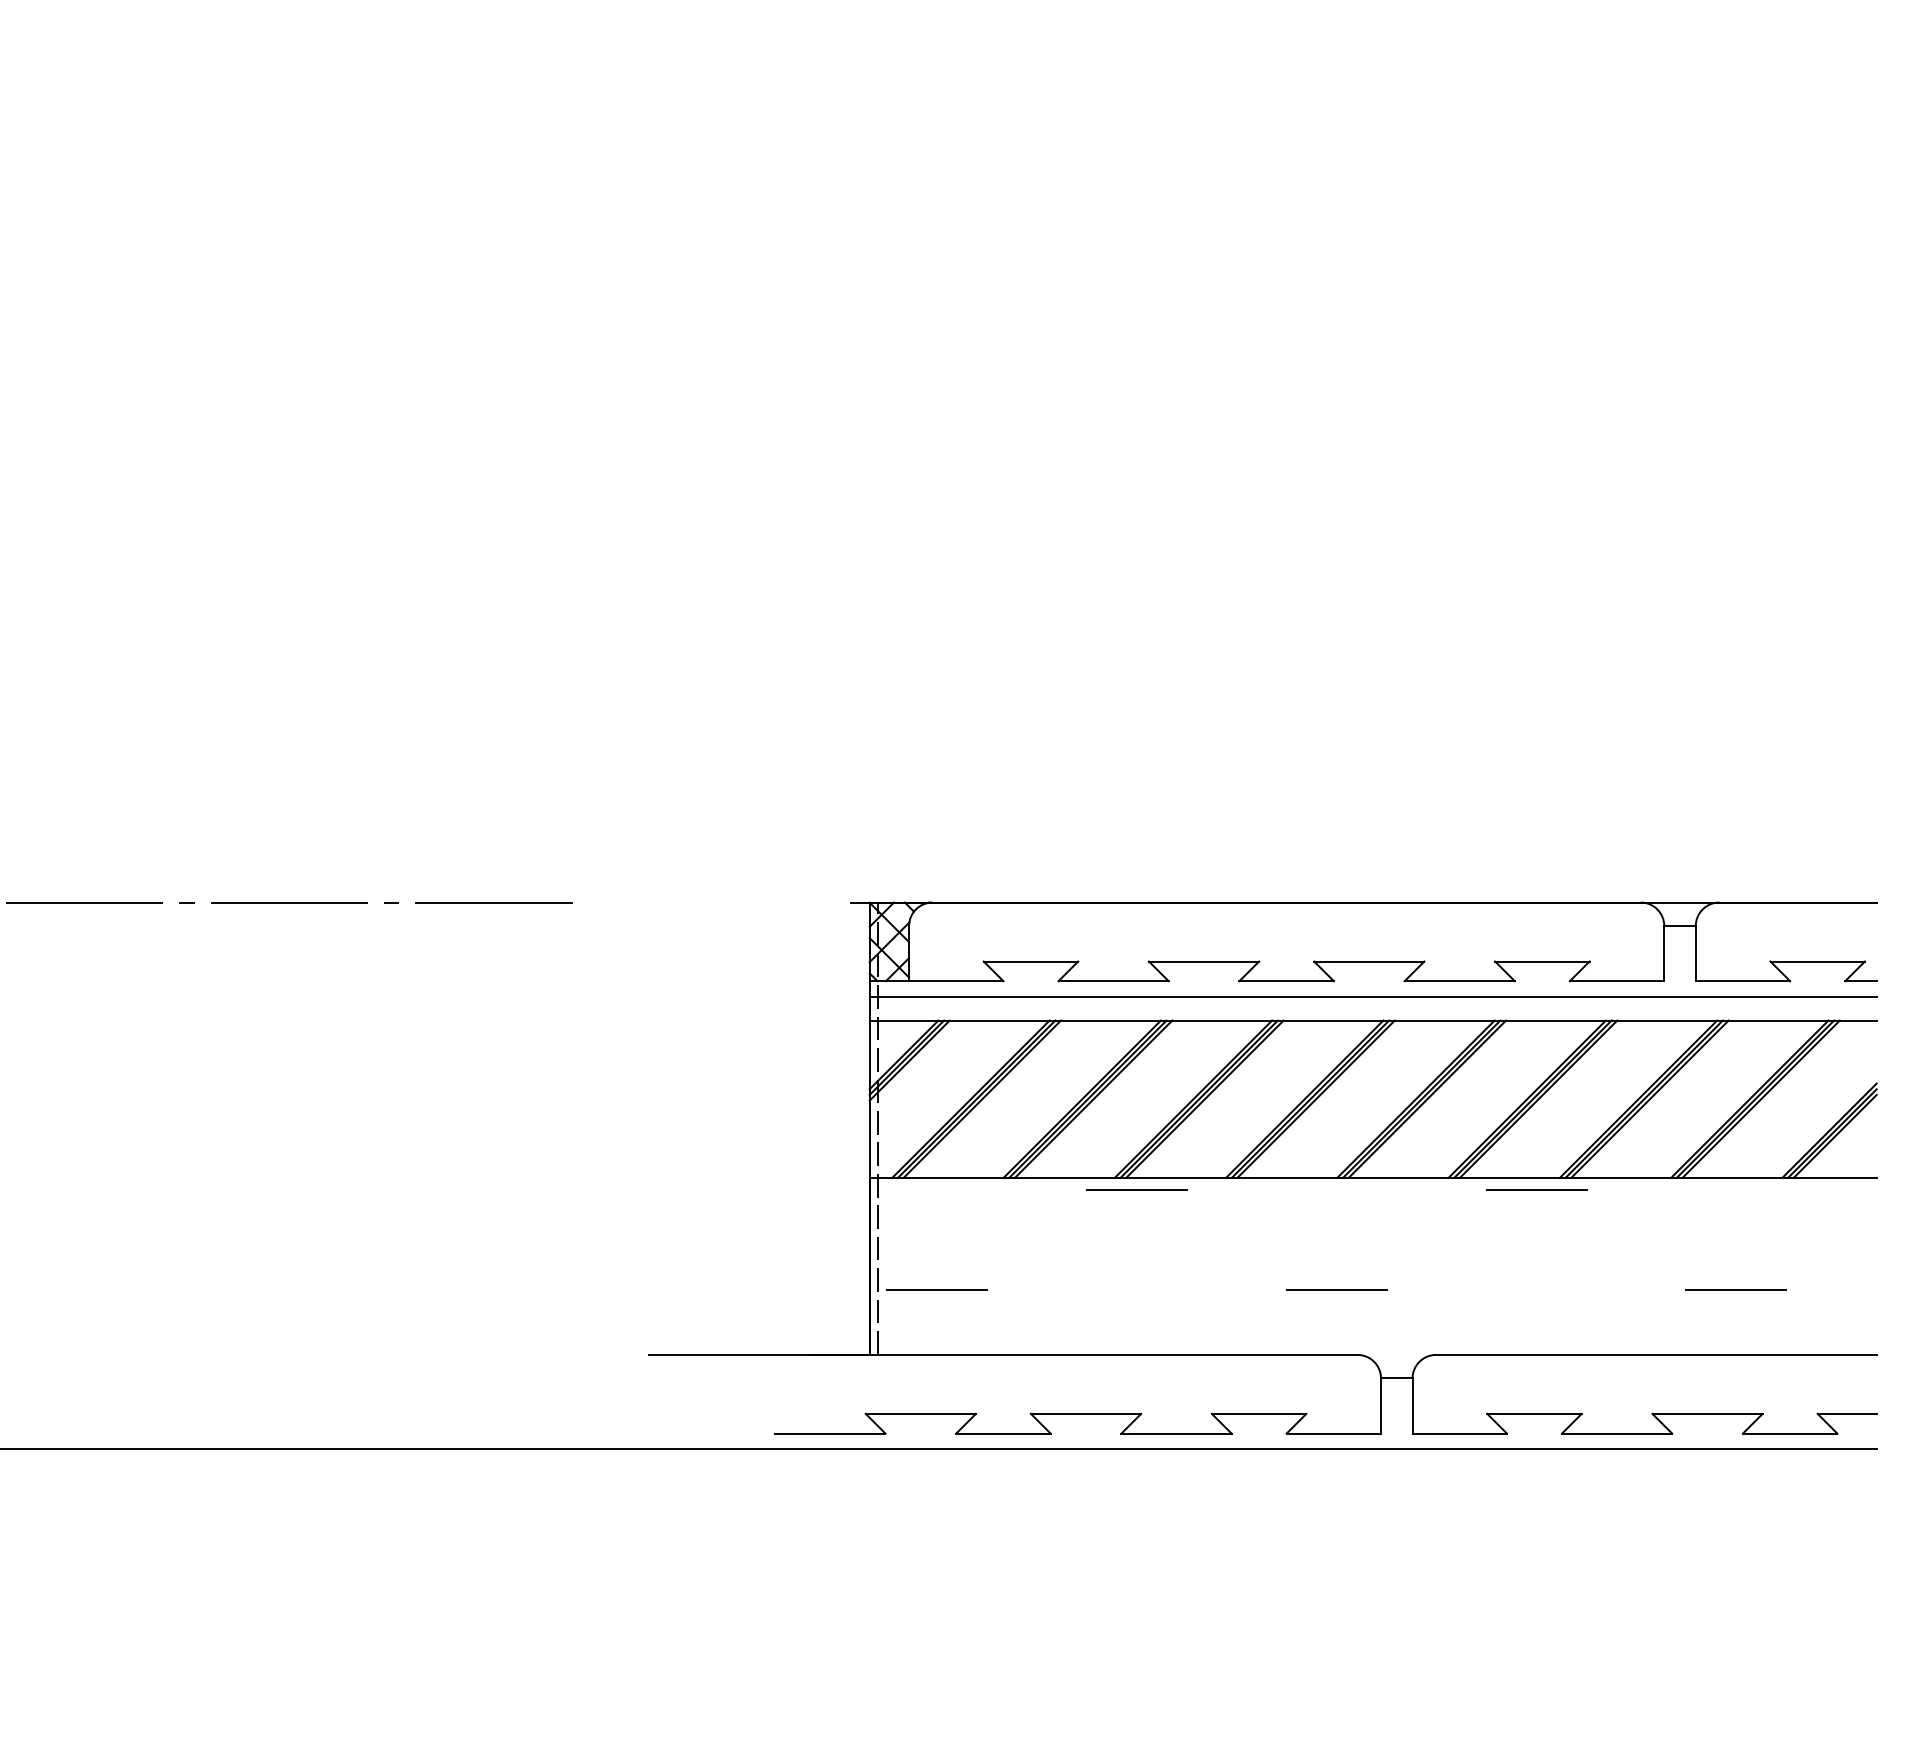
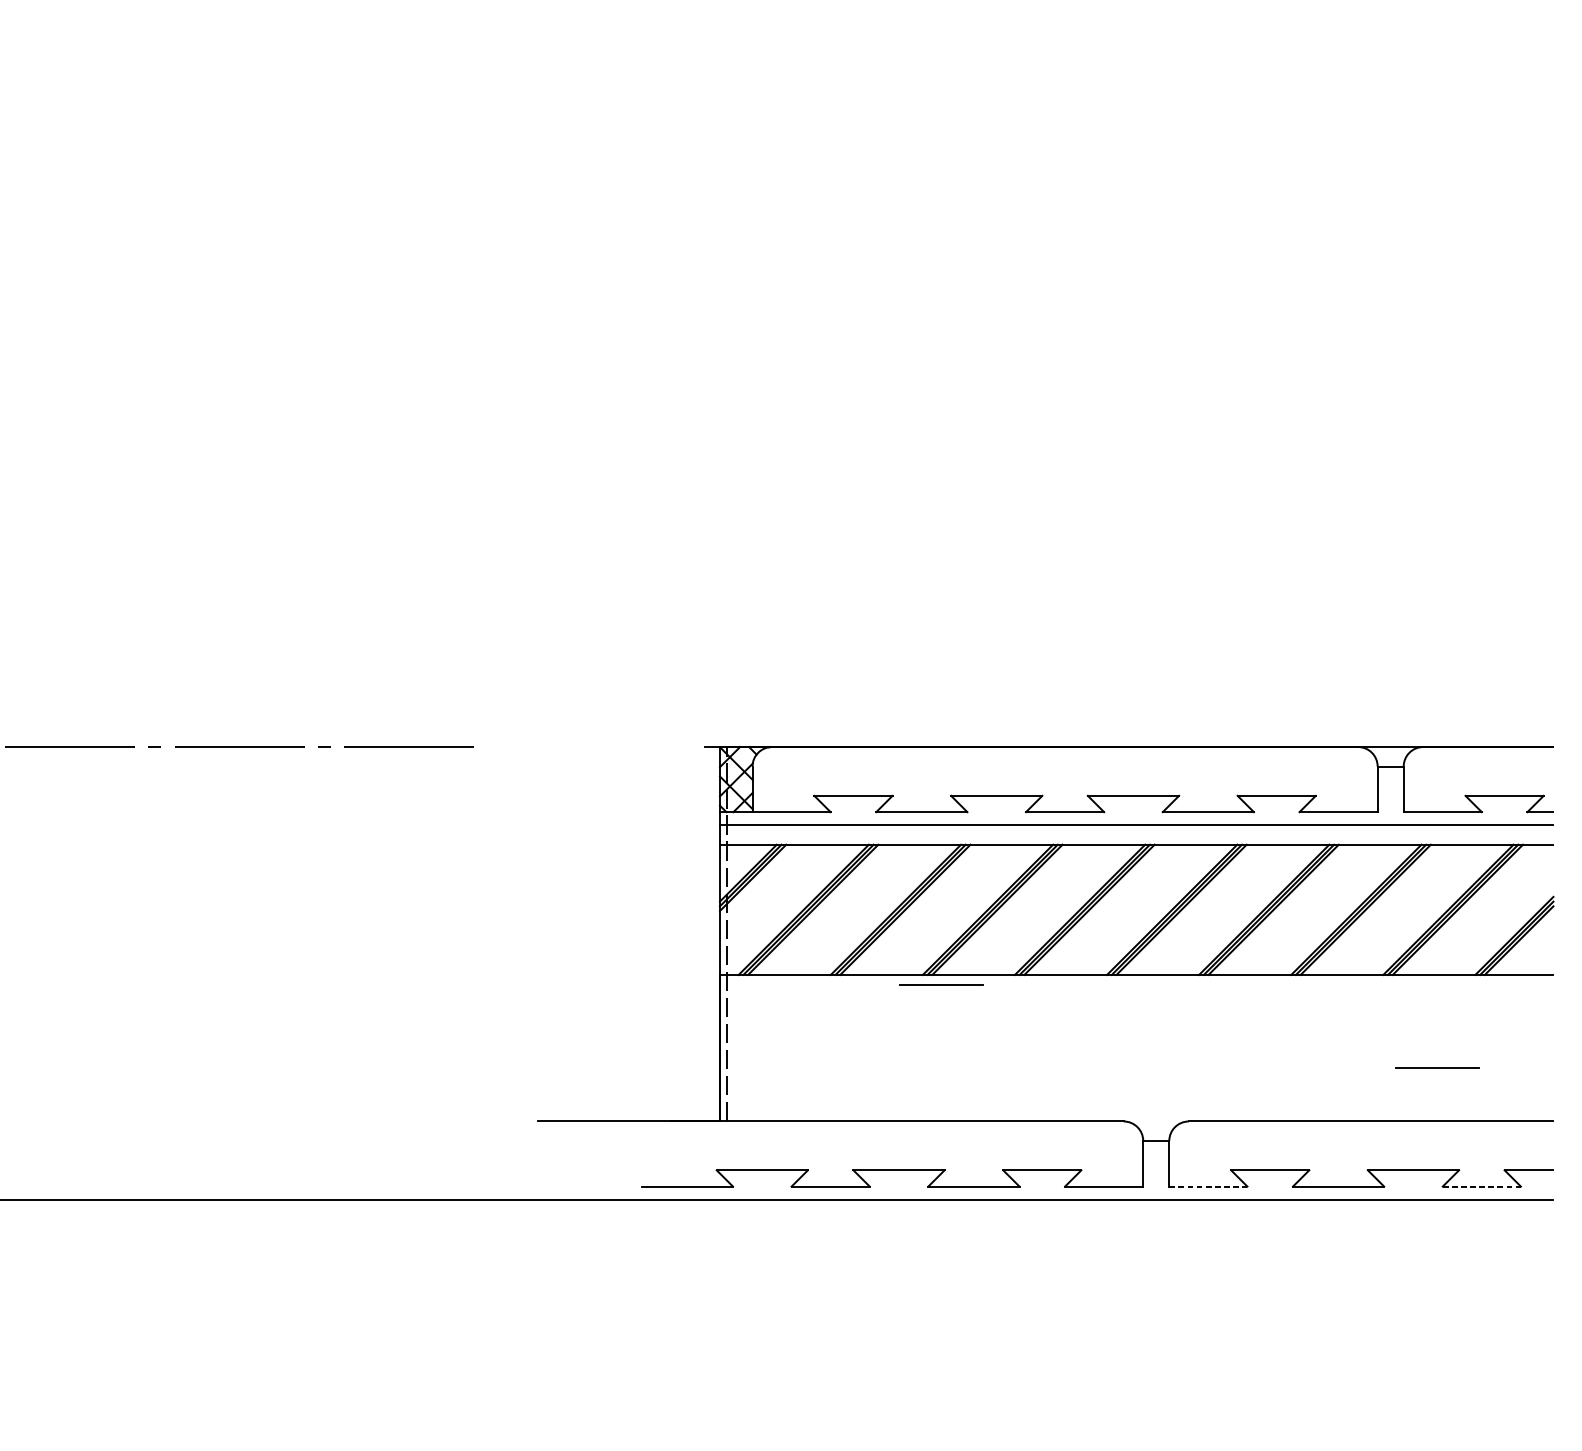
line: (1536, 1190) -> (1271, 985), removed
line: (937, 1290) -> (776, 1068), removed
line: (1336, 1290) -> (1106, 1068), removed
line: (1460, 1433) -> (1208, 1186), solid -> dashed
line: (1790, 1433) -> (1482, 1186), solid -> dashed

